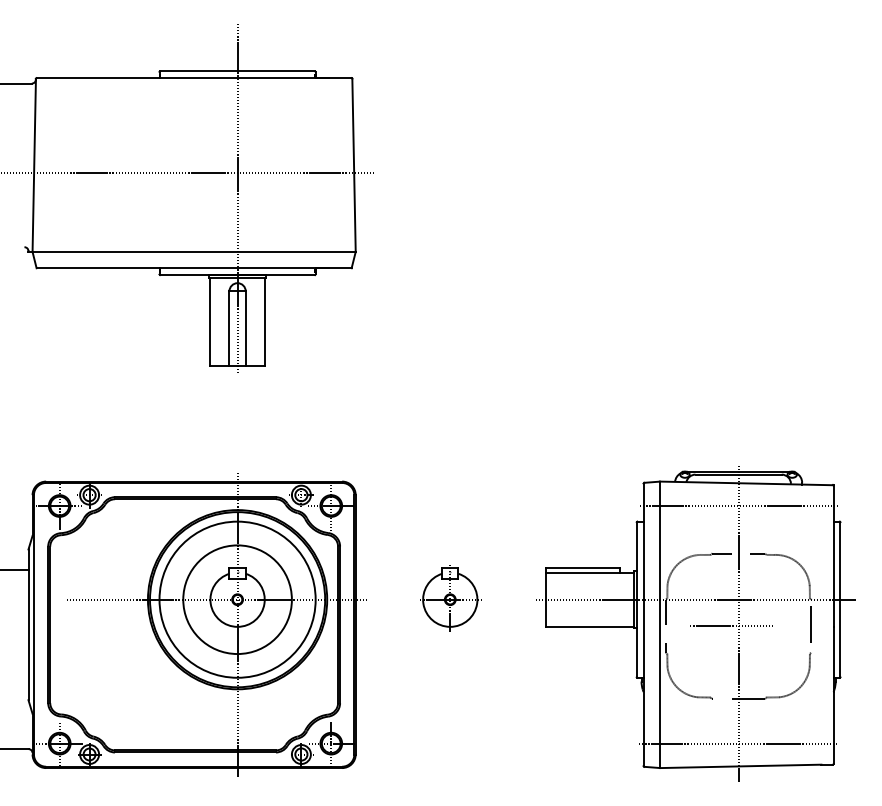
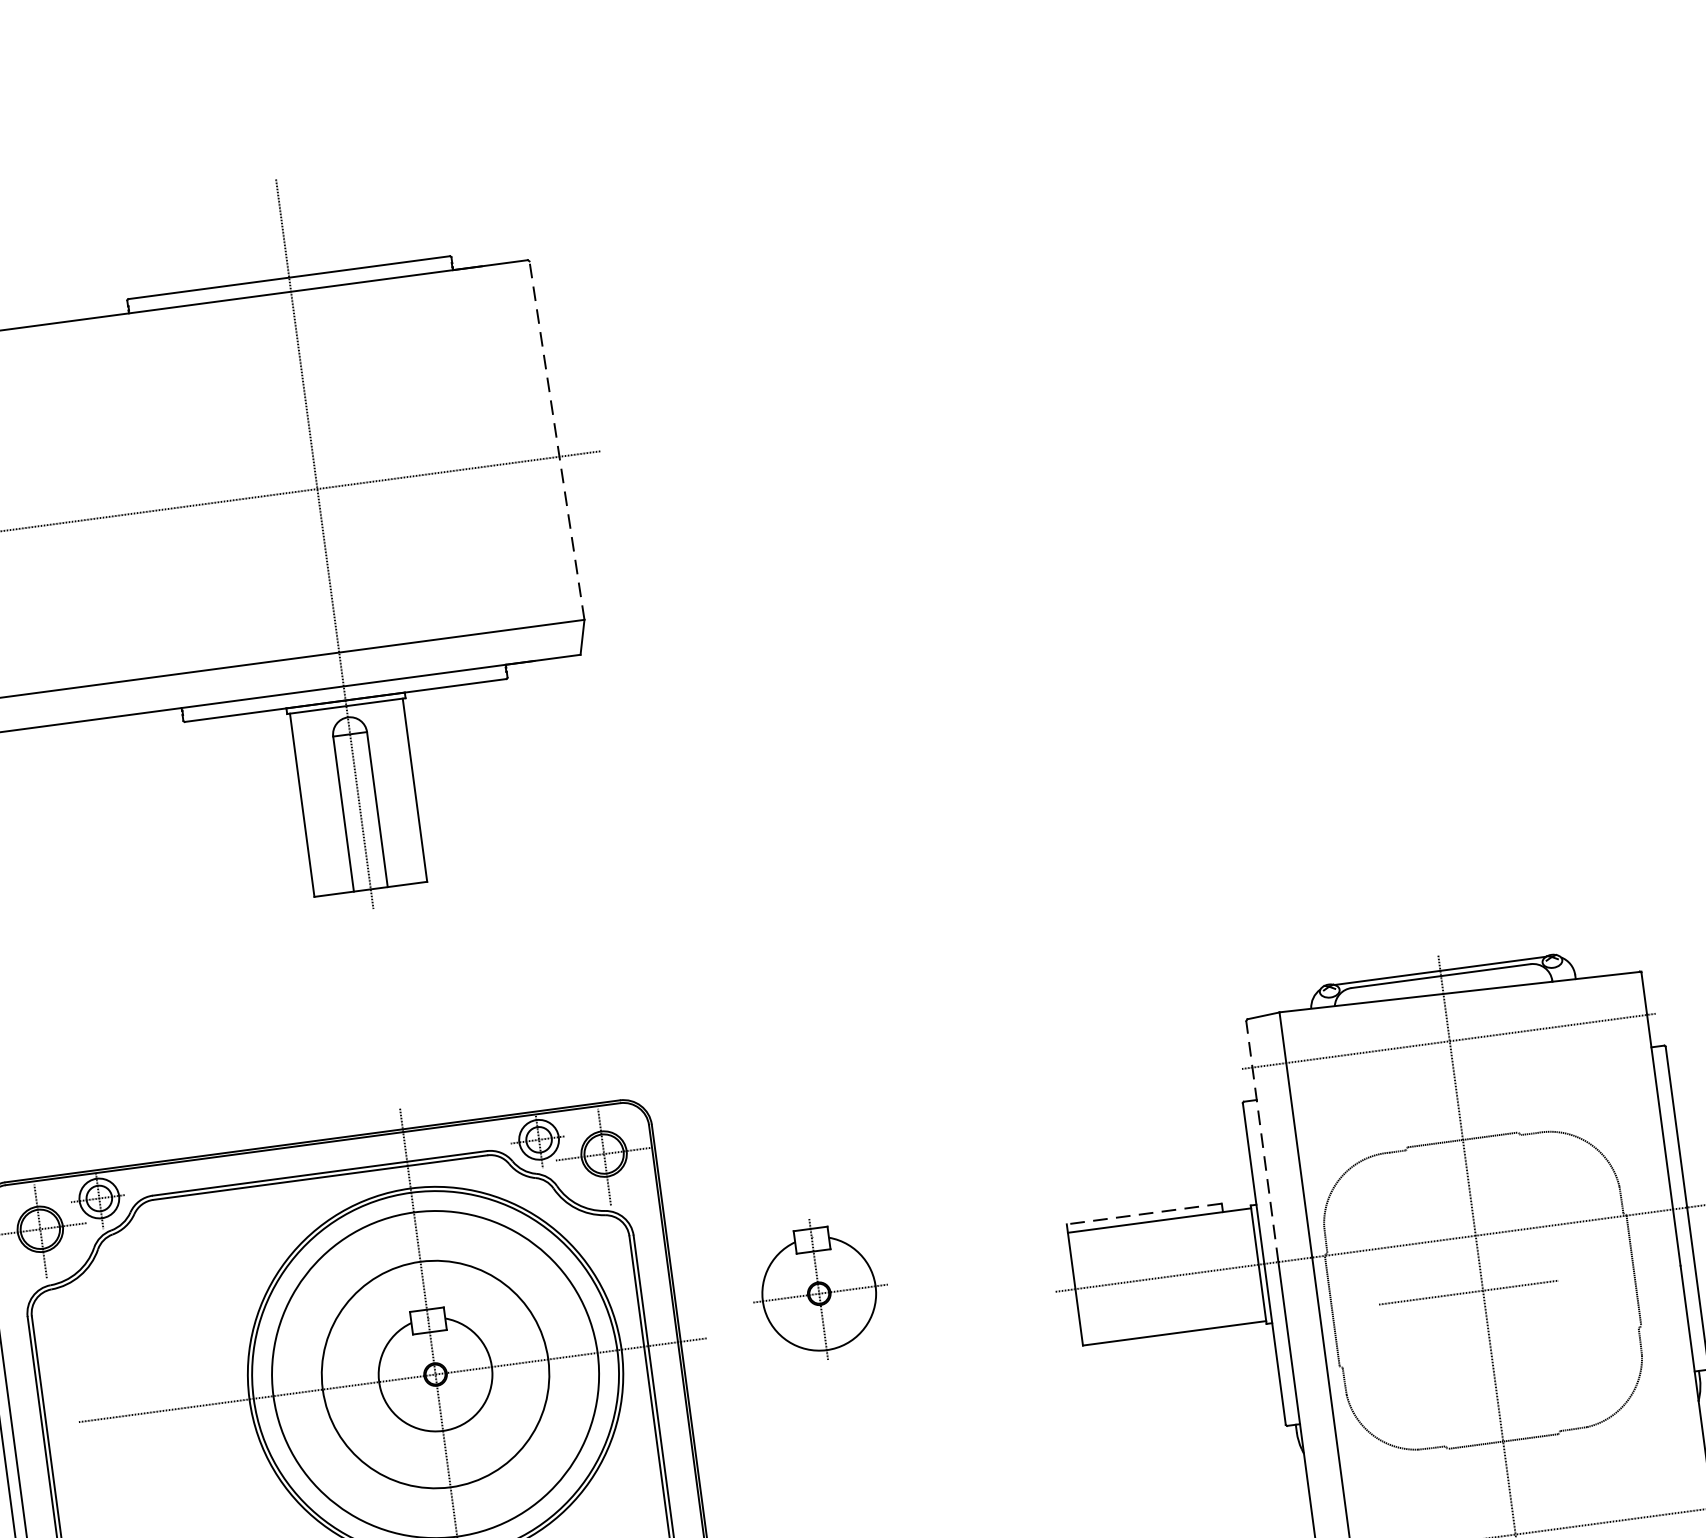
line: (354, 165) -> (557, 440), solid -> dashed
line: (643, 541) -> (1262, 1141), solid -> dashed
line: (582, 568) -> (1142, 1214), solid -> dashed
part: (450, 598) -> (819, 1291), moved

